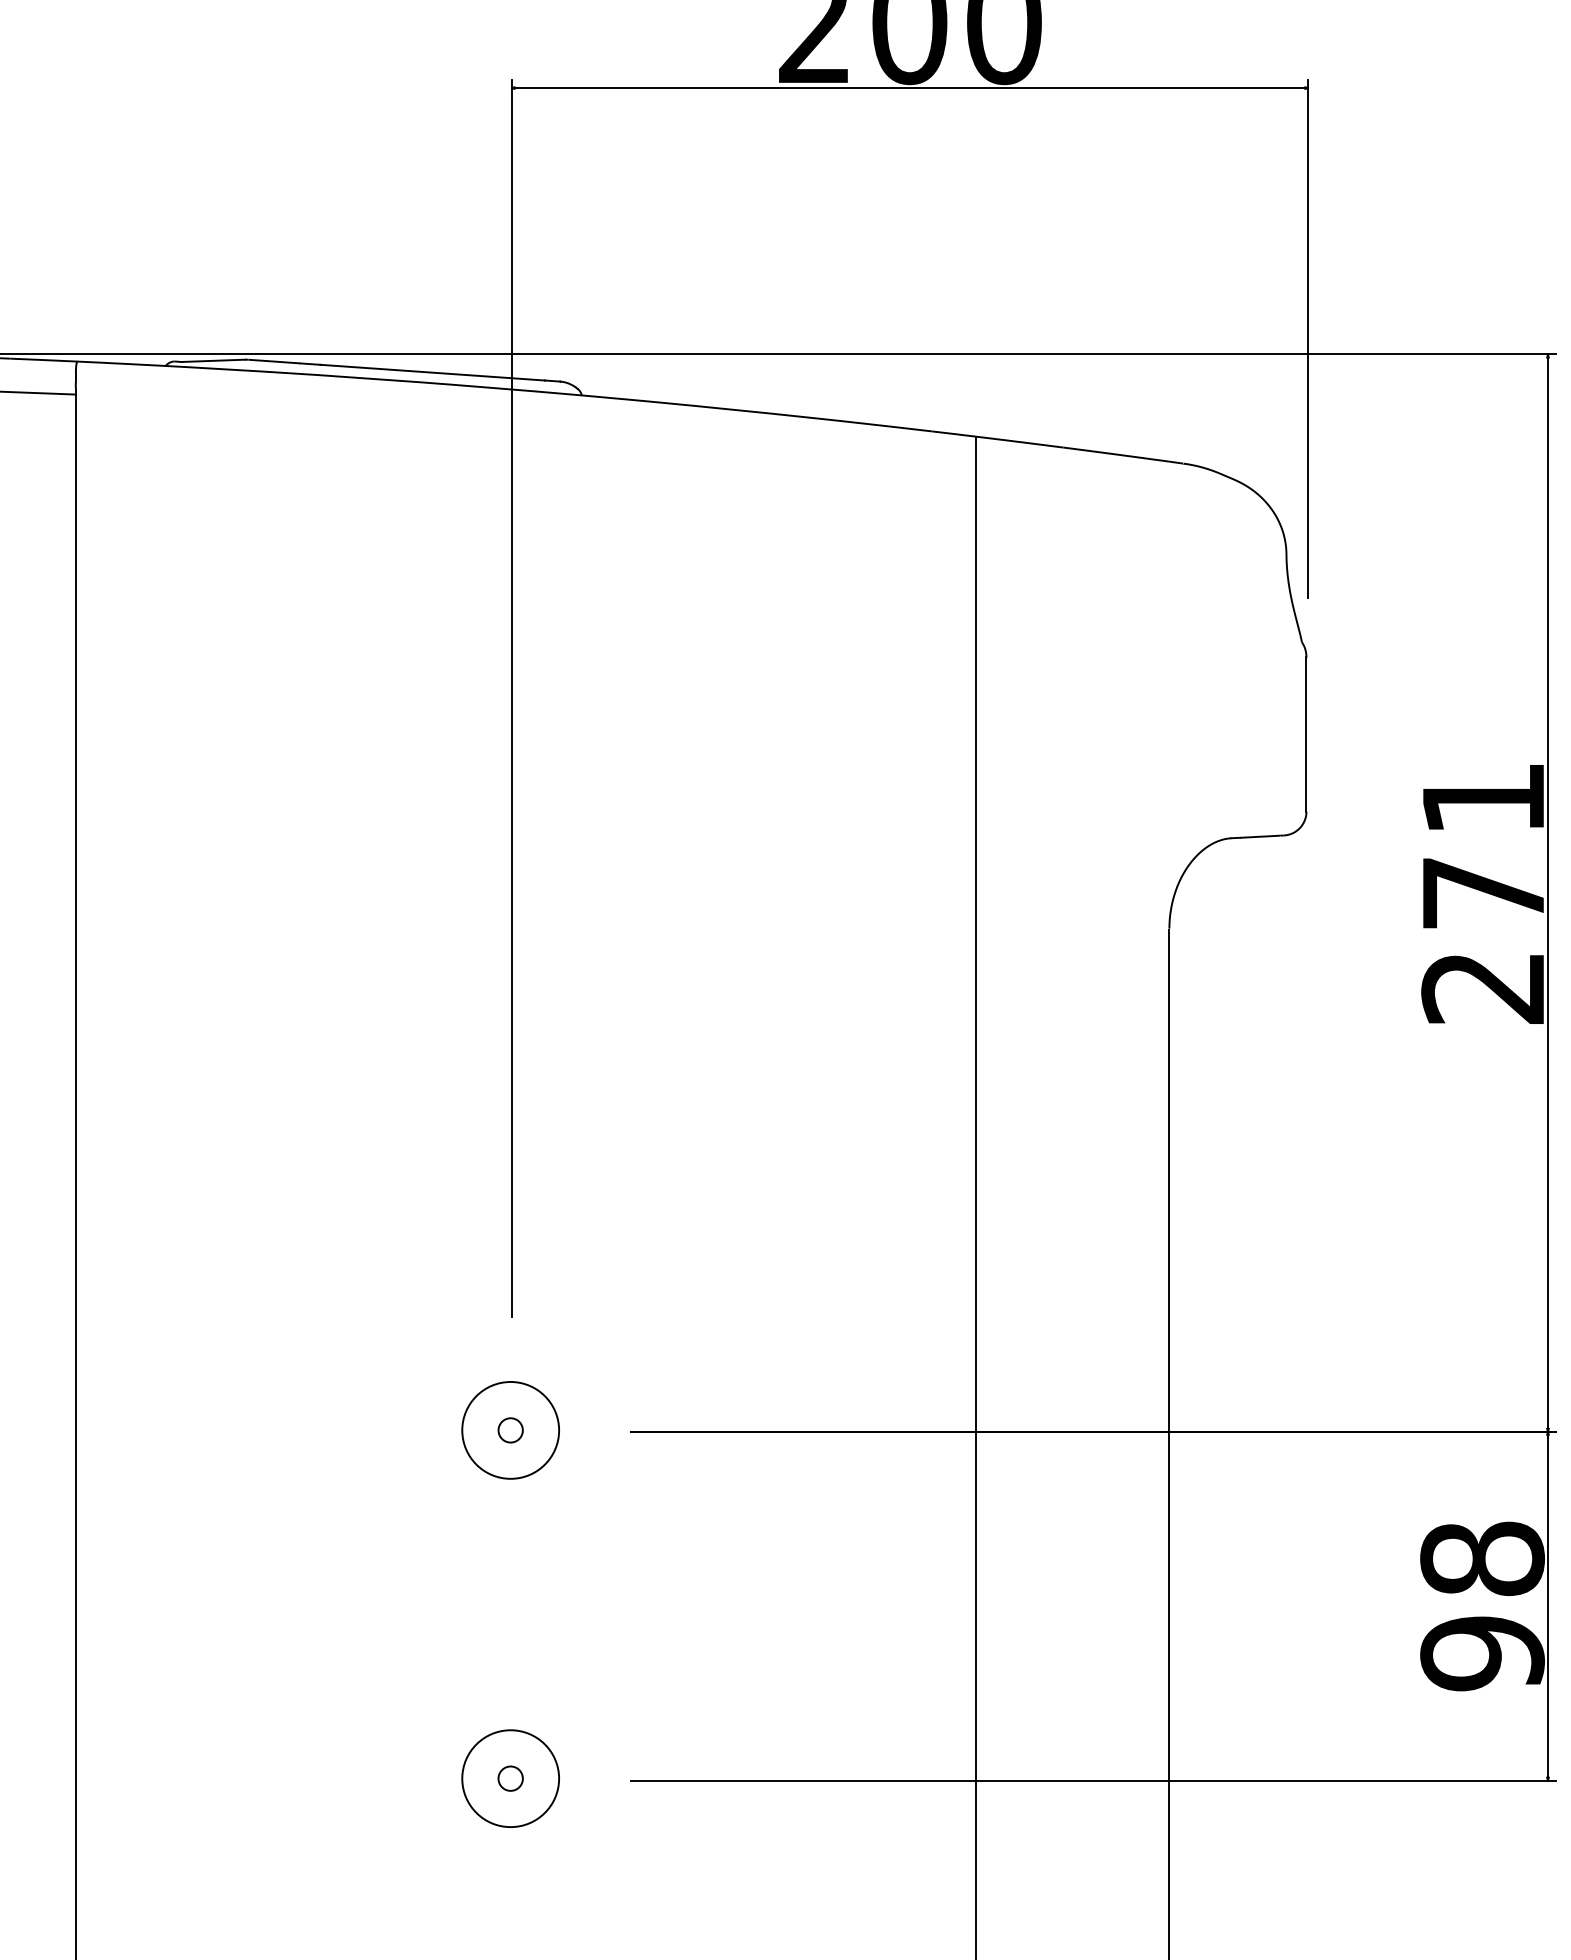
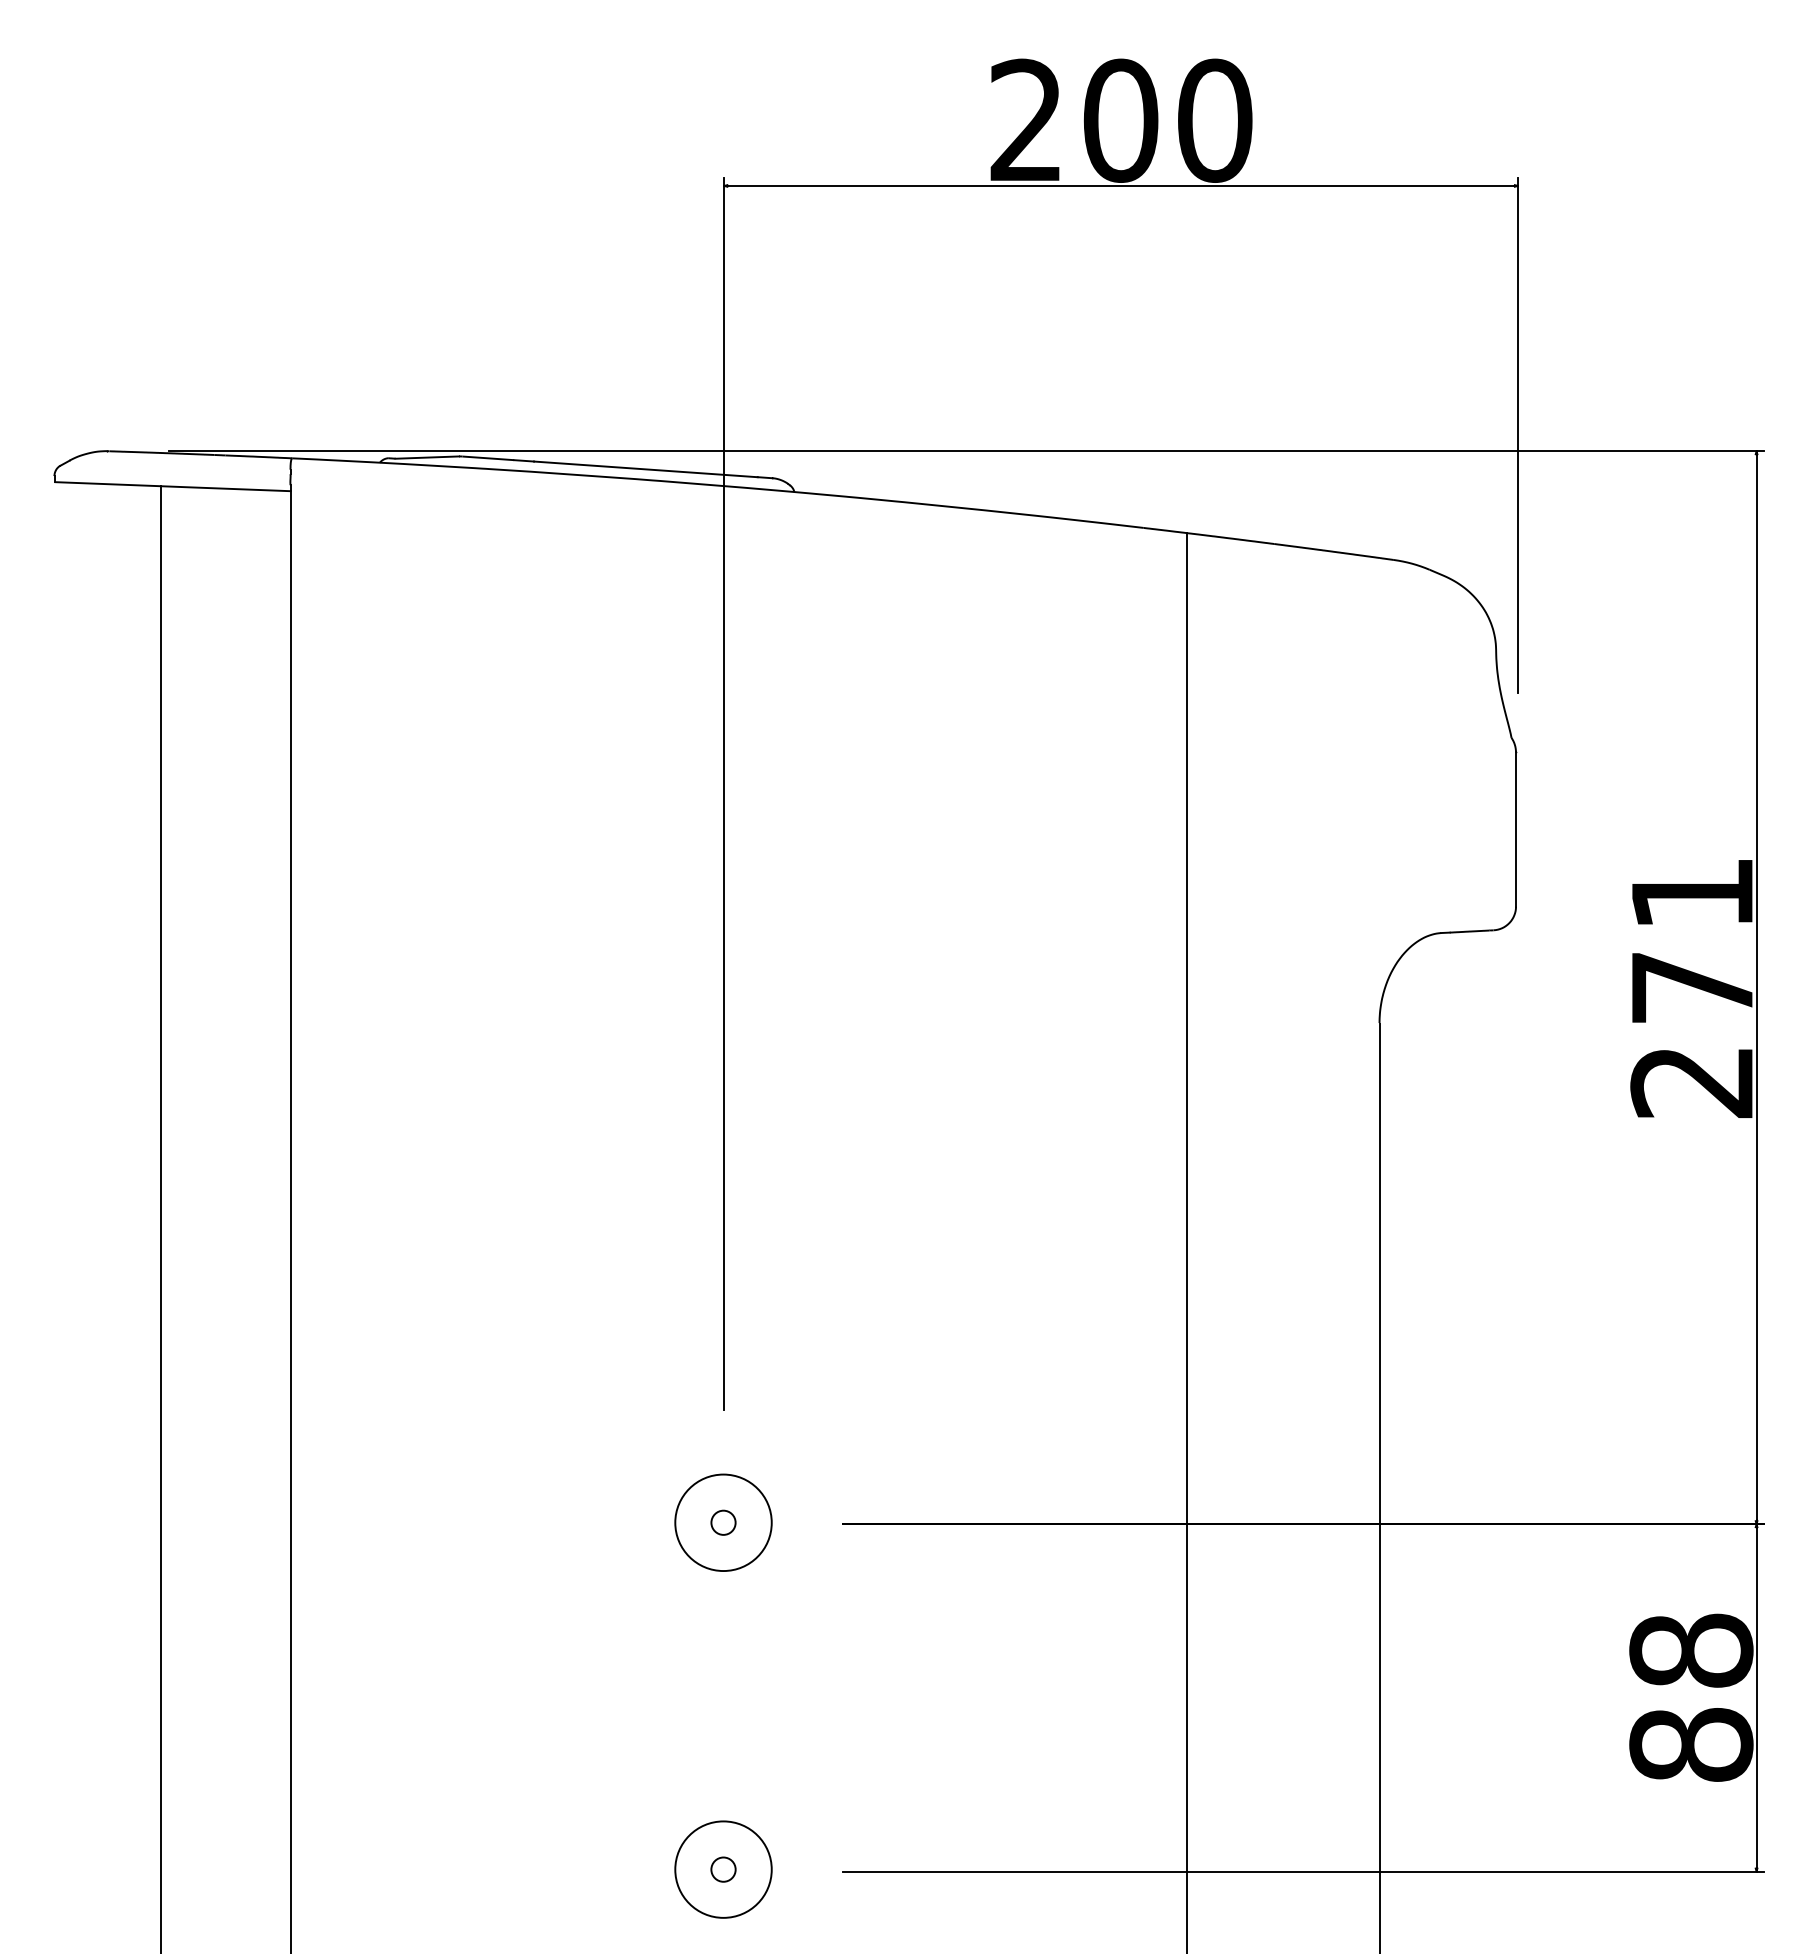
text: (1482, 1654) -> (1691, 1745), 98 -> 88

